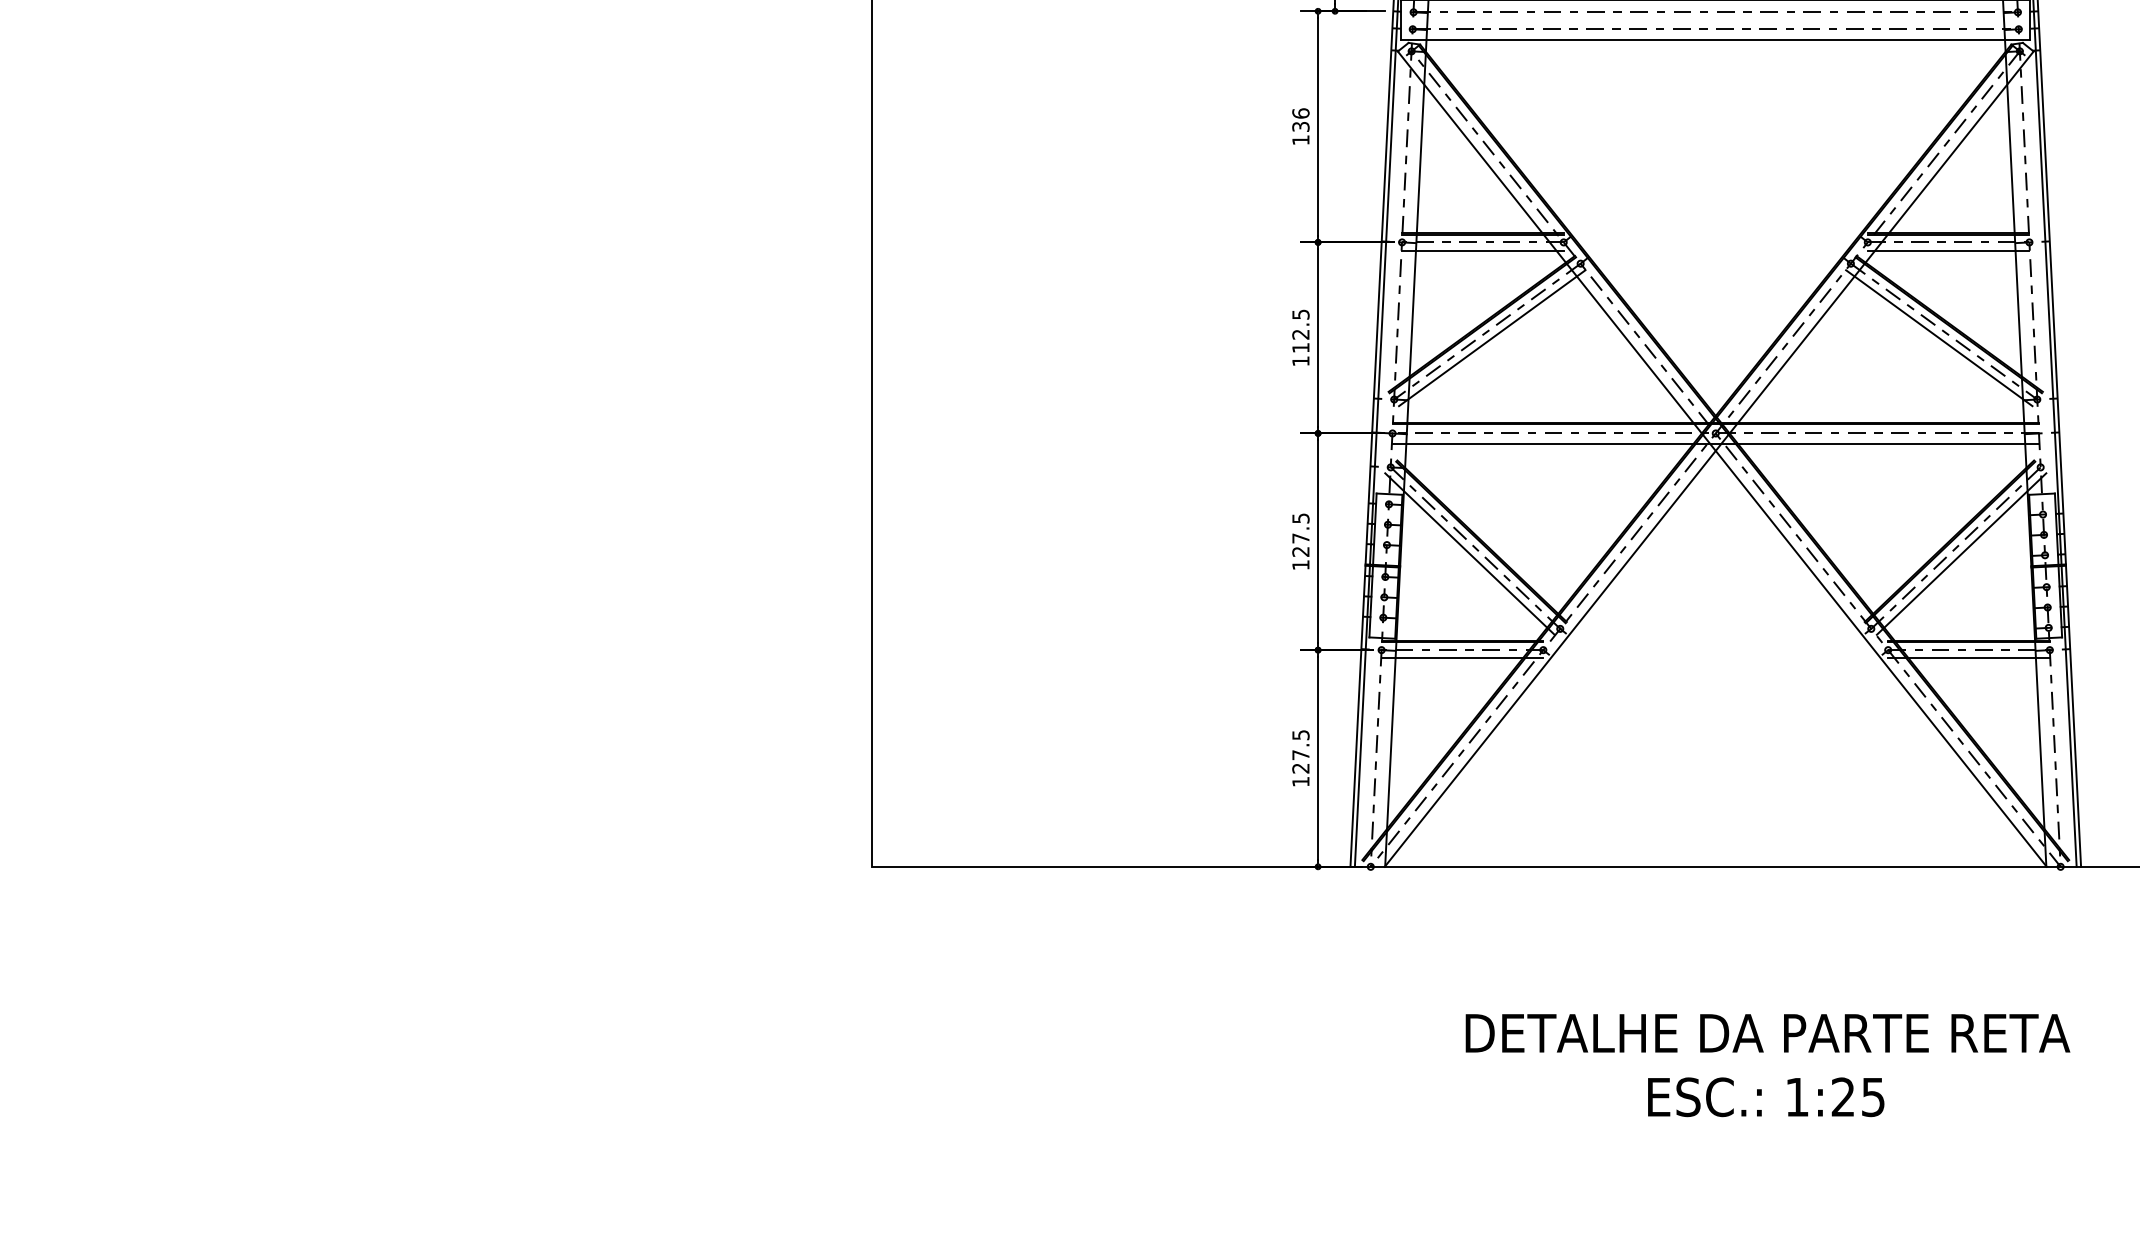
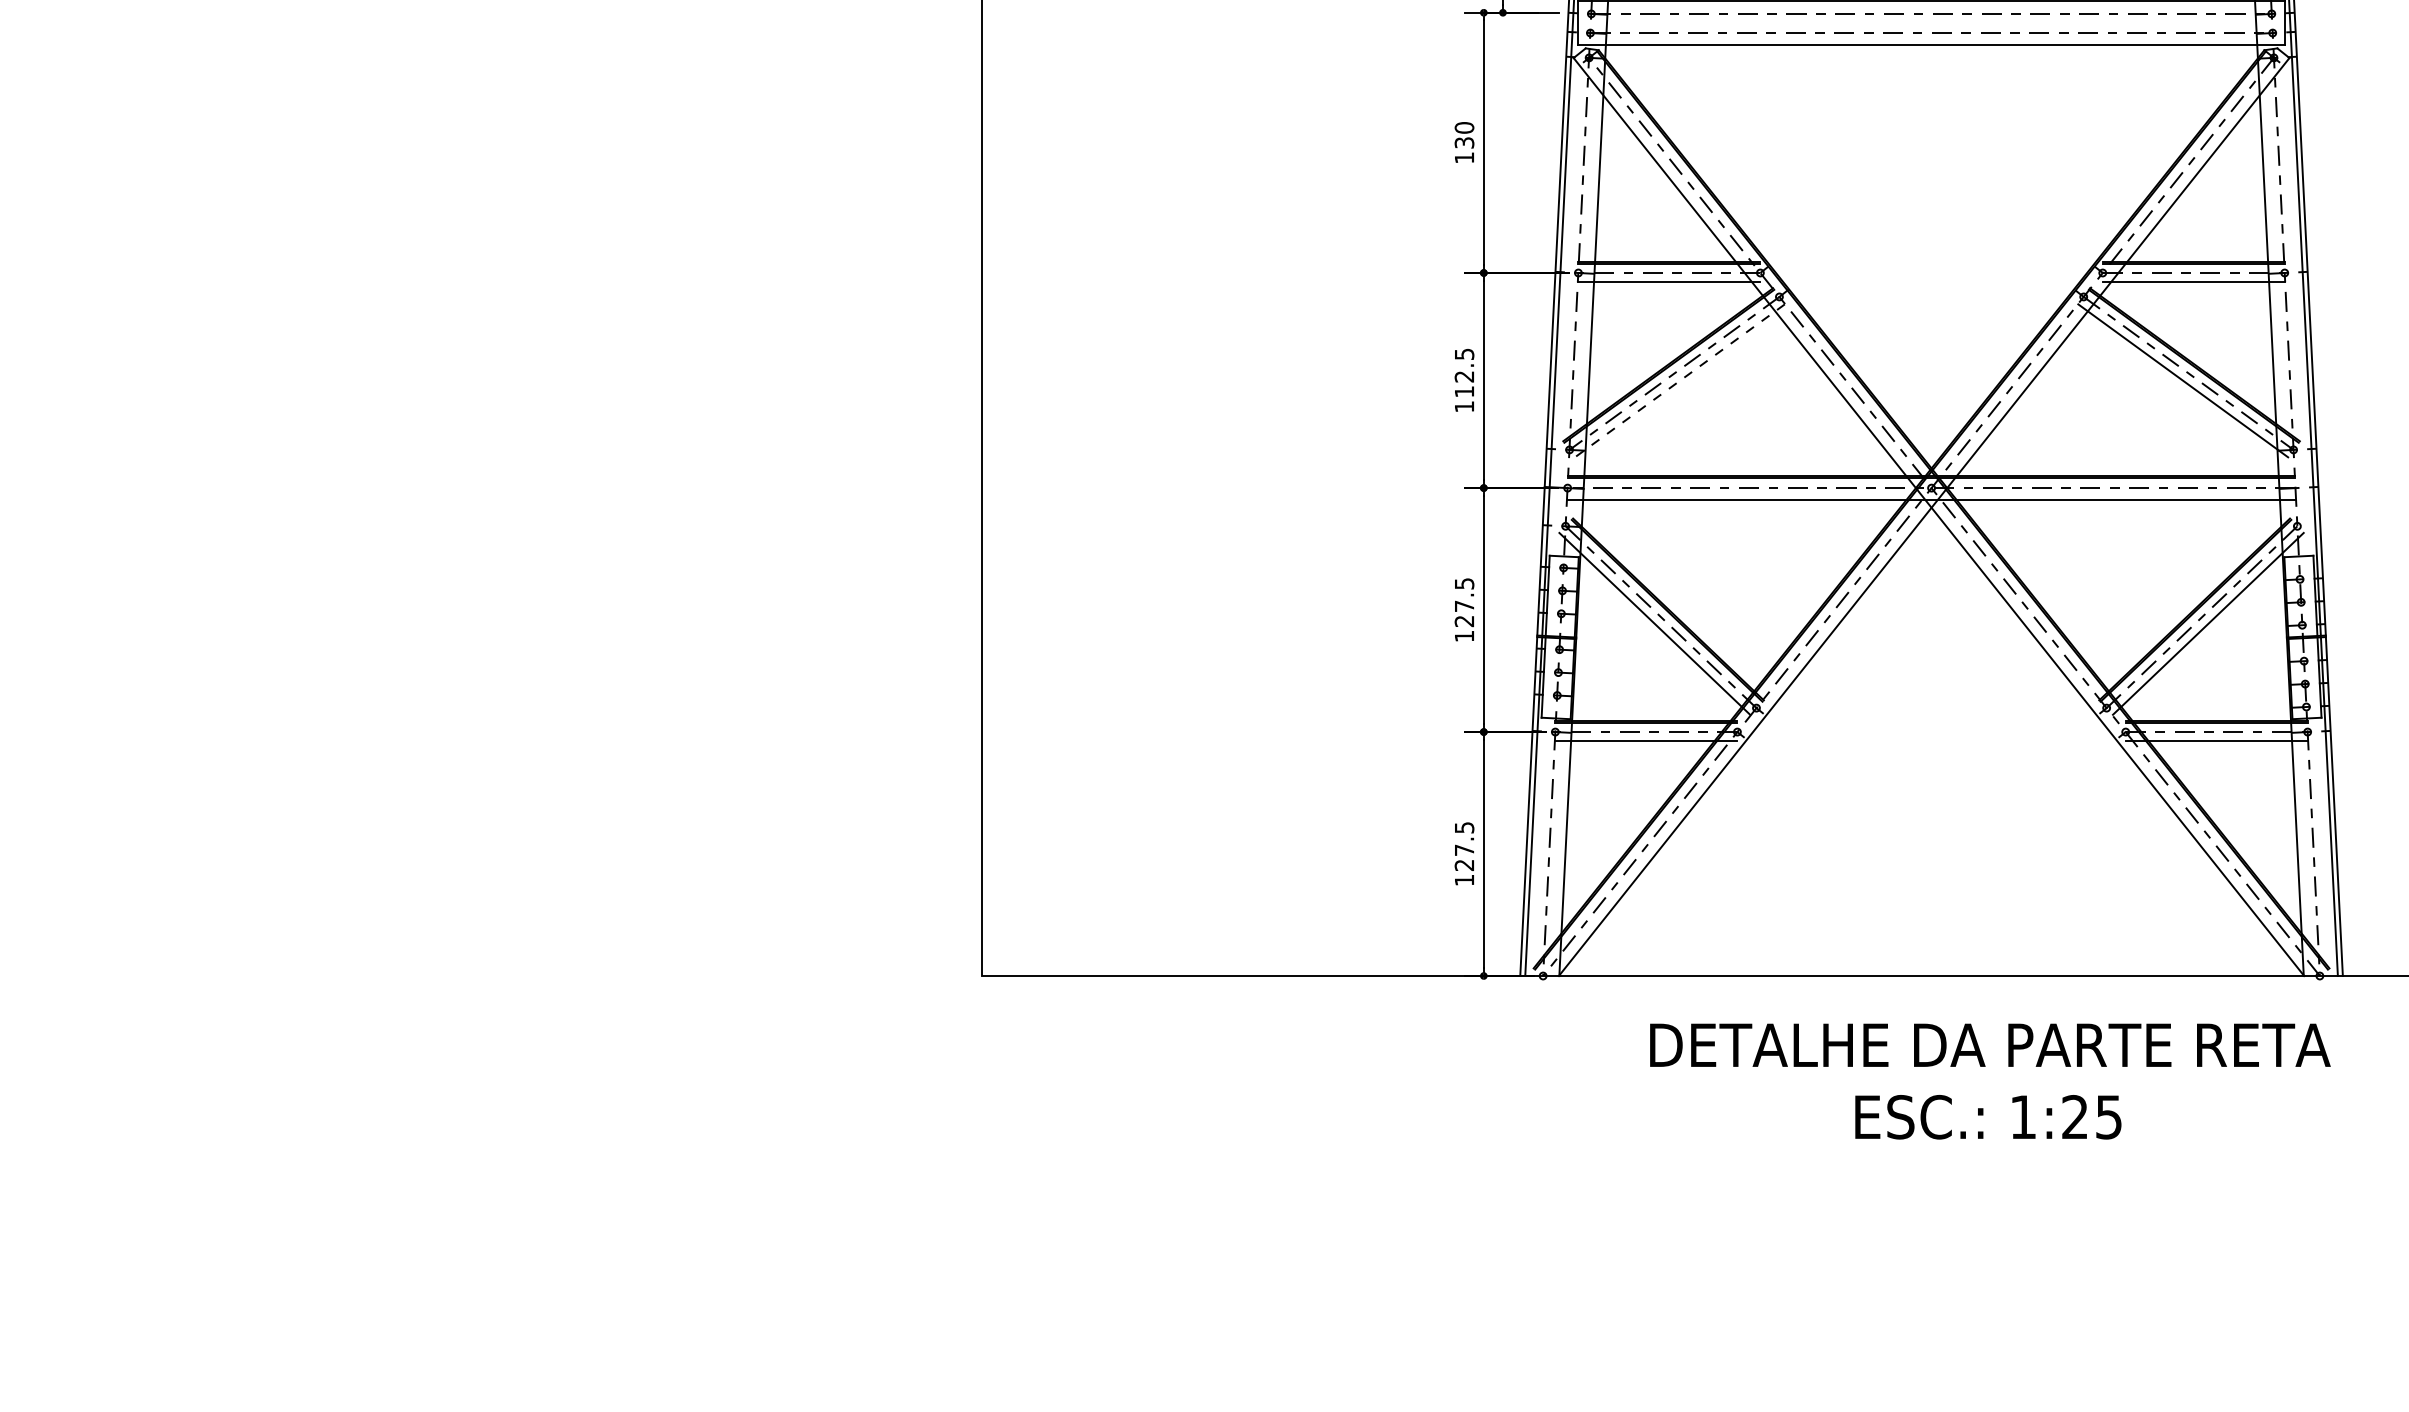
text: (1300, 113) -> (1464, 127), 136 -> 130
line: (1491, 338) -> (1679, 381), solid -> dashed
text: (1767, 1065) -> (1989, 1081), moved

